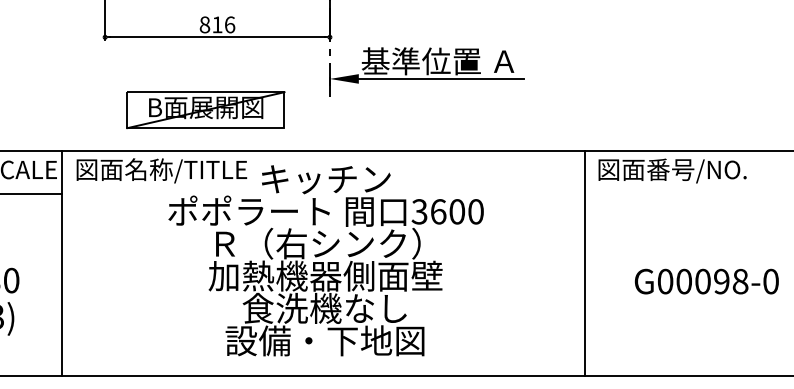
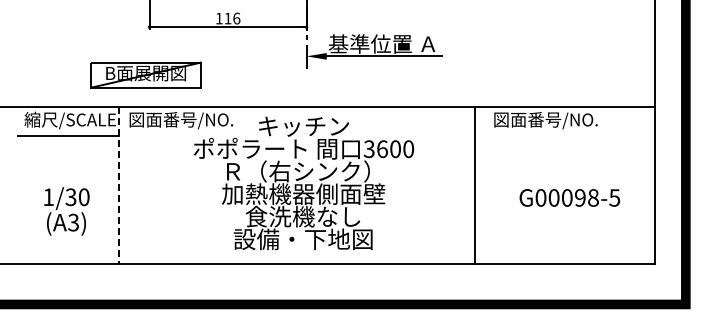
text: (203, 24) -> (218, 18), 816 -> 116
part: (205, 109) -> (145, 74), moved
text: (185, 169) -> (205, 119), 図面名称/TITLE -> 図面番号/NO.
line: (586, 262) -> (475, 184), moved
line: (62, 263) -> (119, 185), solid -> dashed
text: (770, 280) -> (614, 197), G00098-0 -> G00098-5

